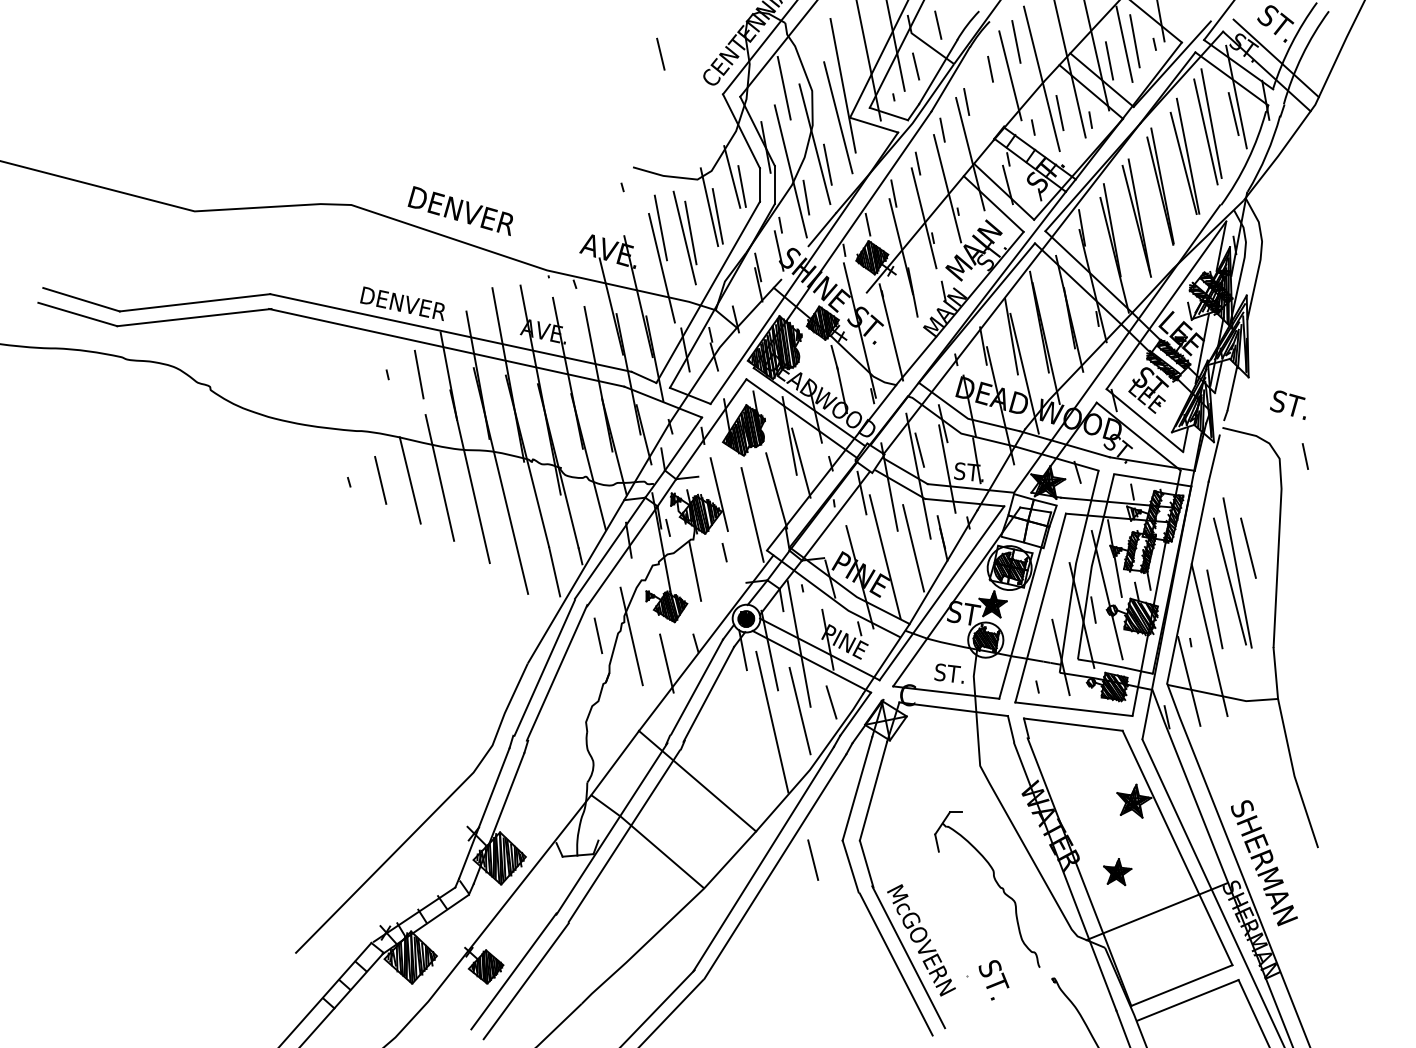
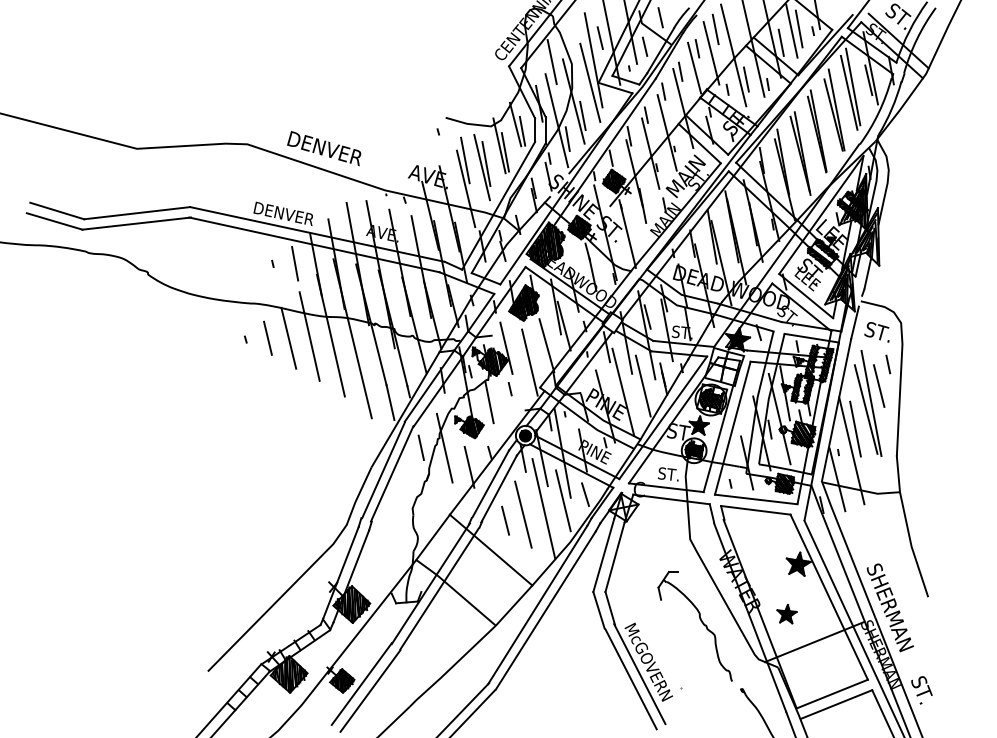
line: (659, 53) -> (599, 37), moved
line: (986, 95) -> (694, 67), added
text: (1287, 405) -> (876, 332), moved
line: (1305, 456) -> (888, 364), moved
line: (743, 730) -> (523, 514), added
line: (813, 859) -> (505, 520), moved
text: (993, 980) -> (921, 690), moved

